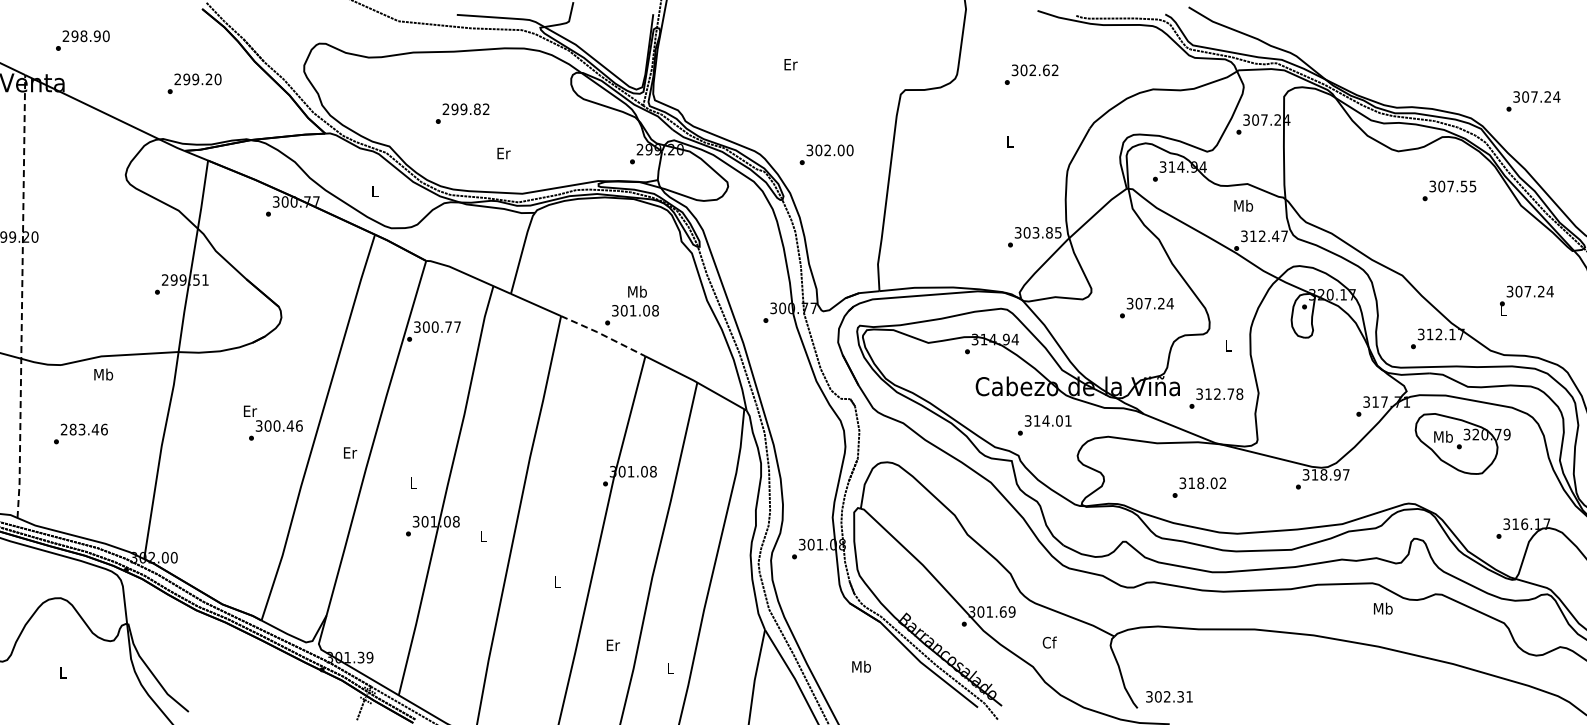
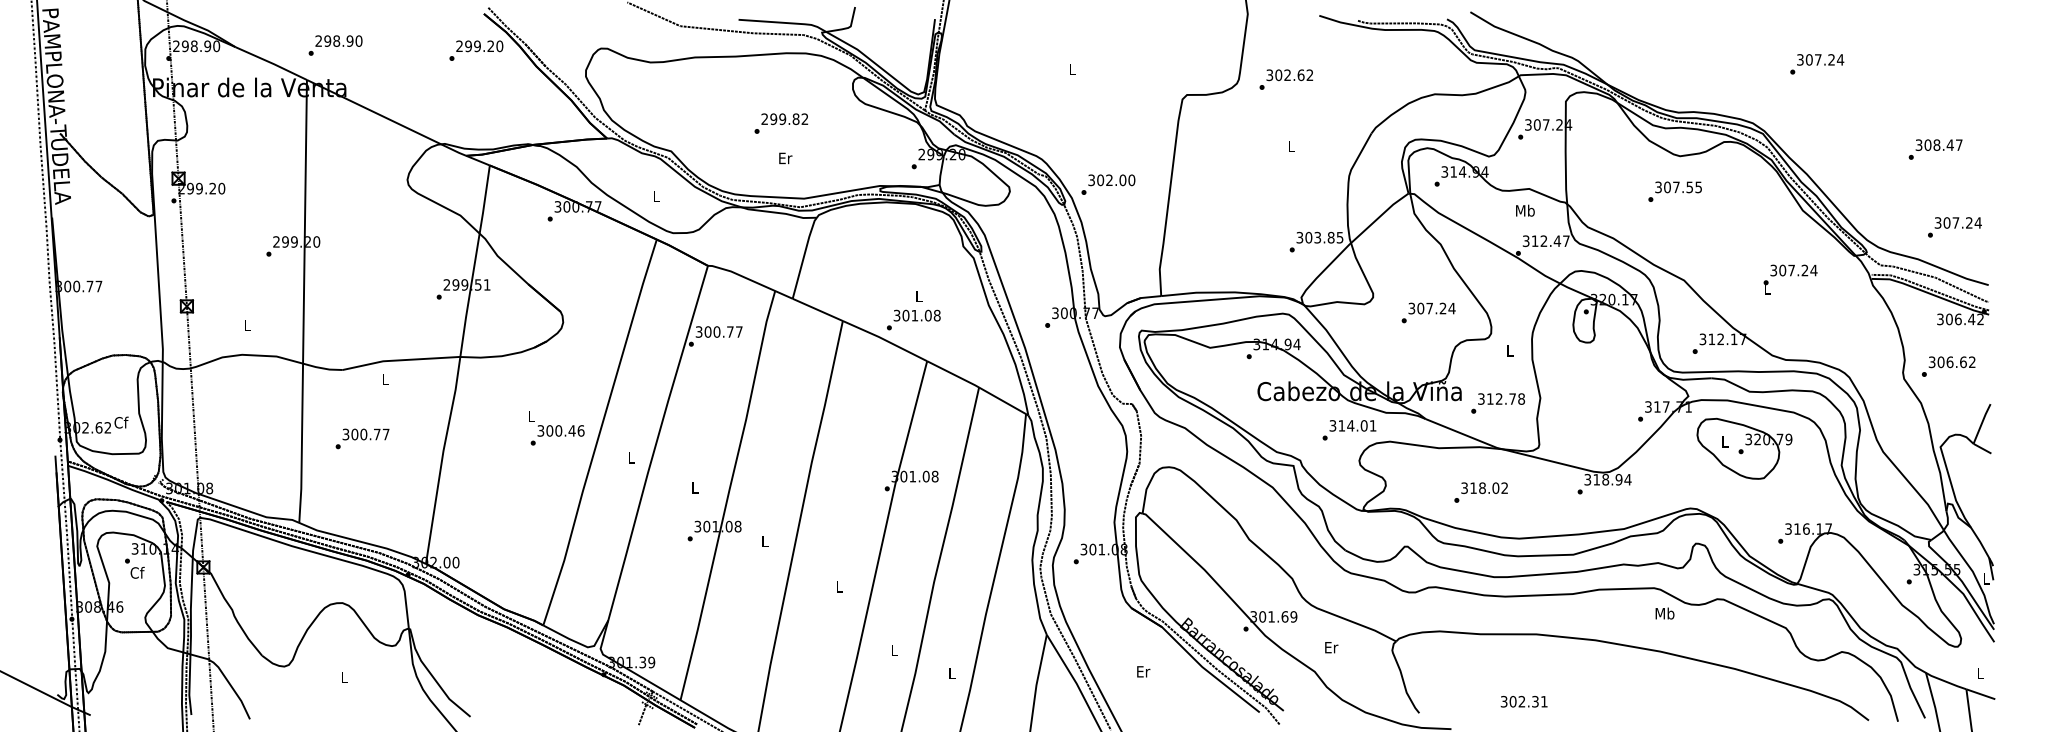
text: (82, 40) -> (335, 45), moved
text: (790, 64) -> (1072, 69), Er -> L
text: (1031, 74) -> (1286, 79), moved
text: (194, 83) -> (476, 50), moved
text: (1533, 101) -> (1817, 64), moved
text: (462, 113) -> (781, 123), moved
text: (826, 154) -> (1108, 184), moved
text: (1448, 190) -> (1674, 191), moved
text: (636, 291) -> (918, 296), Mb -> L
line: (21, 296) -> (303, 301), dashed -> solid
text: (1526, 300) -> (1790, 279), moved
line: (603, 335) -> (885, 340), dashed -> solid
text: (103, 374) -> (385, 379), Mb -> L
text: (249, 410) -> (531, 415), Er -> L
text: (1044, 425) -> (1349, 430), moved
text: (83, 429) -> (365, 434), 283.46 -> 300.77
text: (1442, 436) -> (1724, 441), Mb -> L
text: (349, 452) -> (631, 457), Er -> L
text: (1345, 474) -> (1627, 479), 318.97 -> 318.94
text: (1049, 642) -> (1331, 647), Cf -> Er
text: (612, 644) -> (894, 649), Er -> L
text: (861, 666) -> (1143, 671), Mb -> Er
text: (1168, 696) -> (1523, 701), moved

